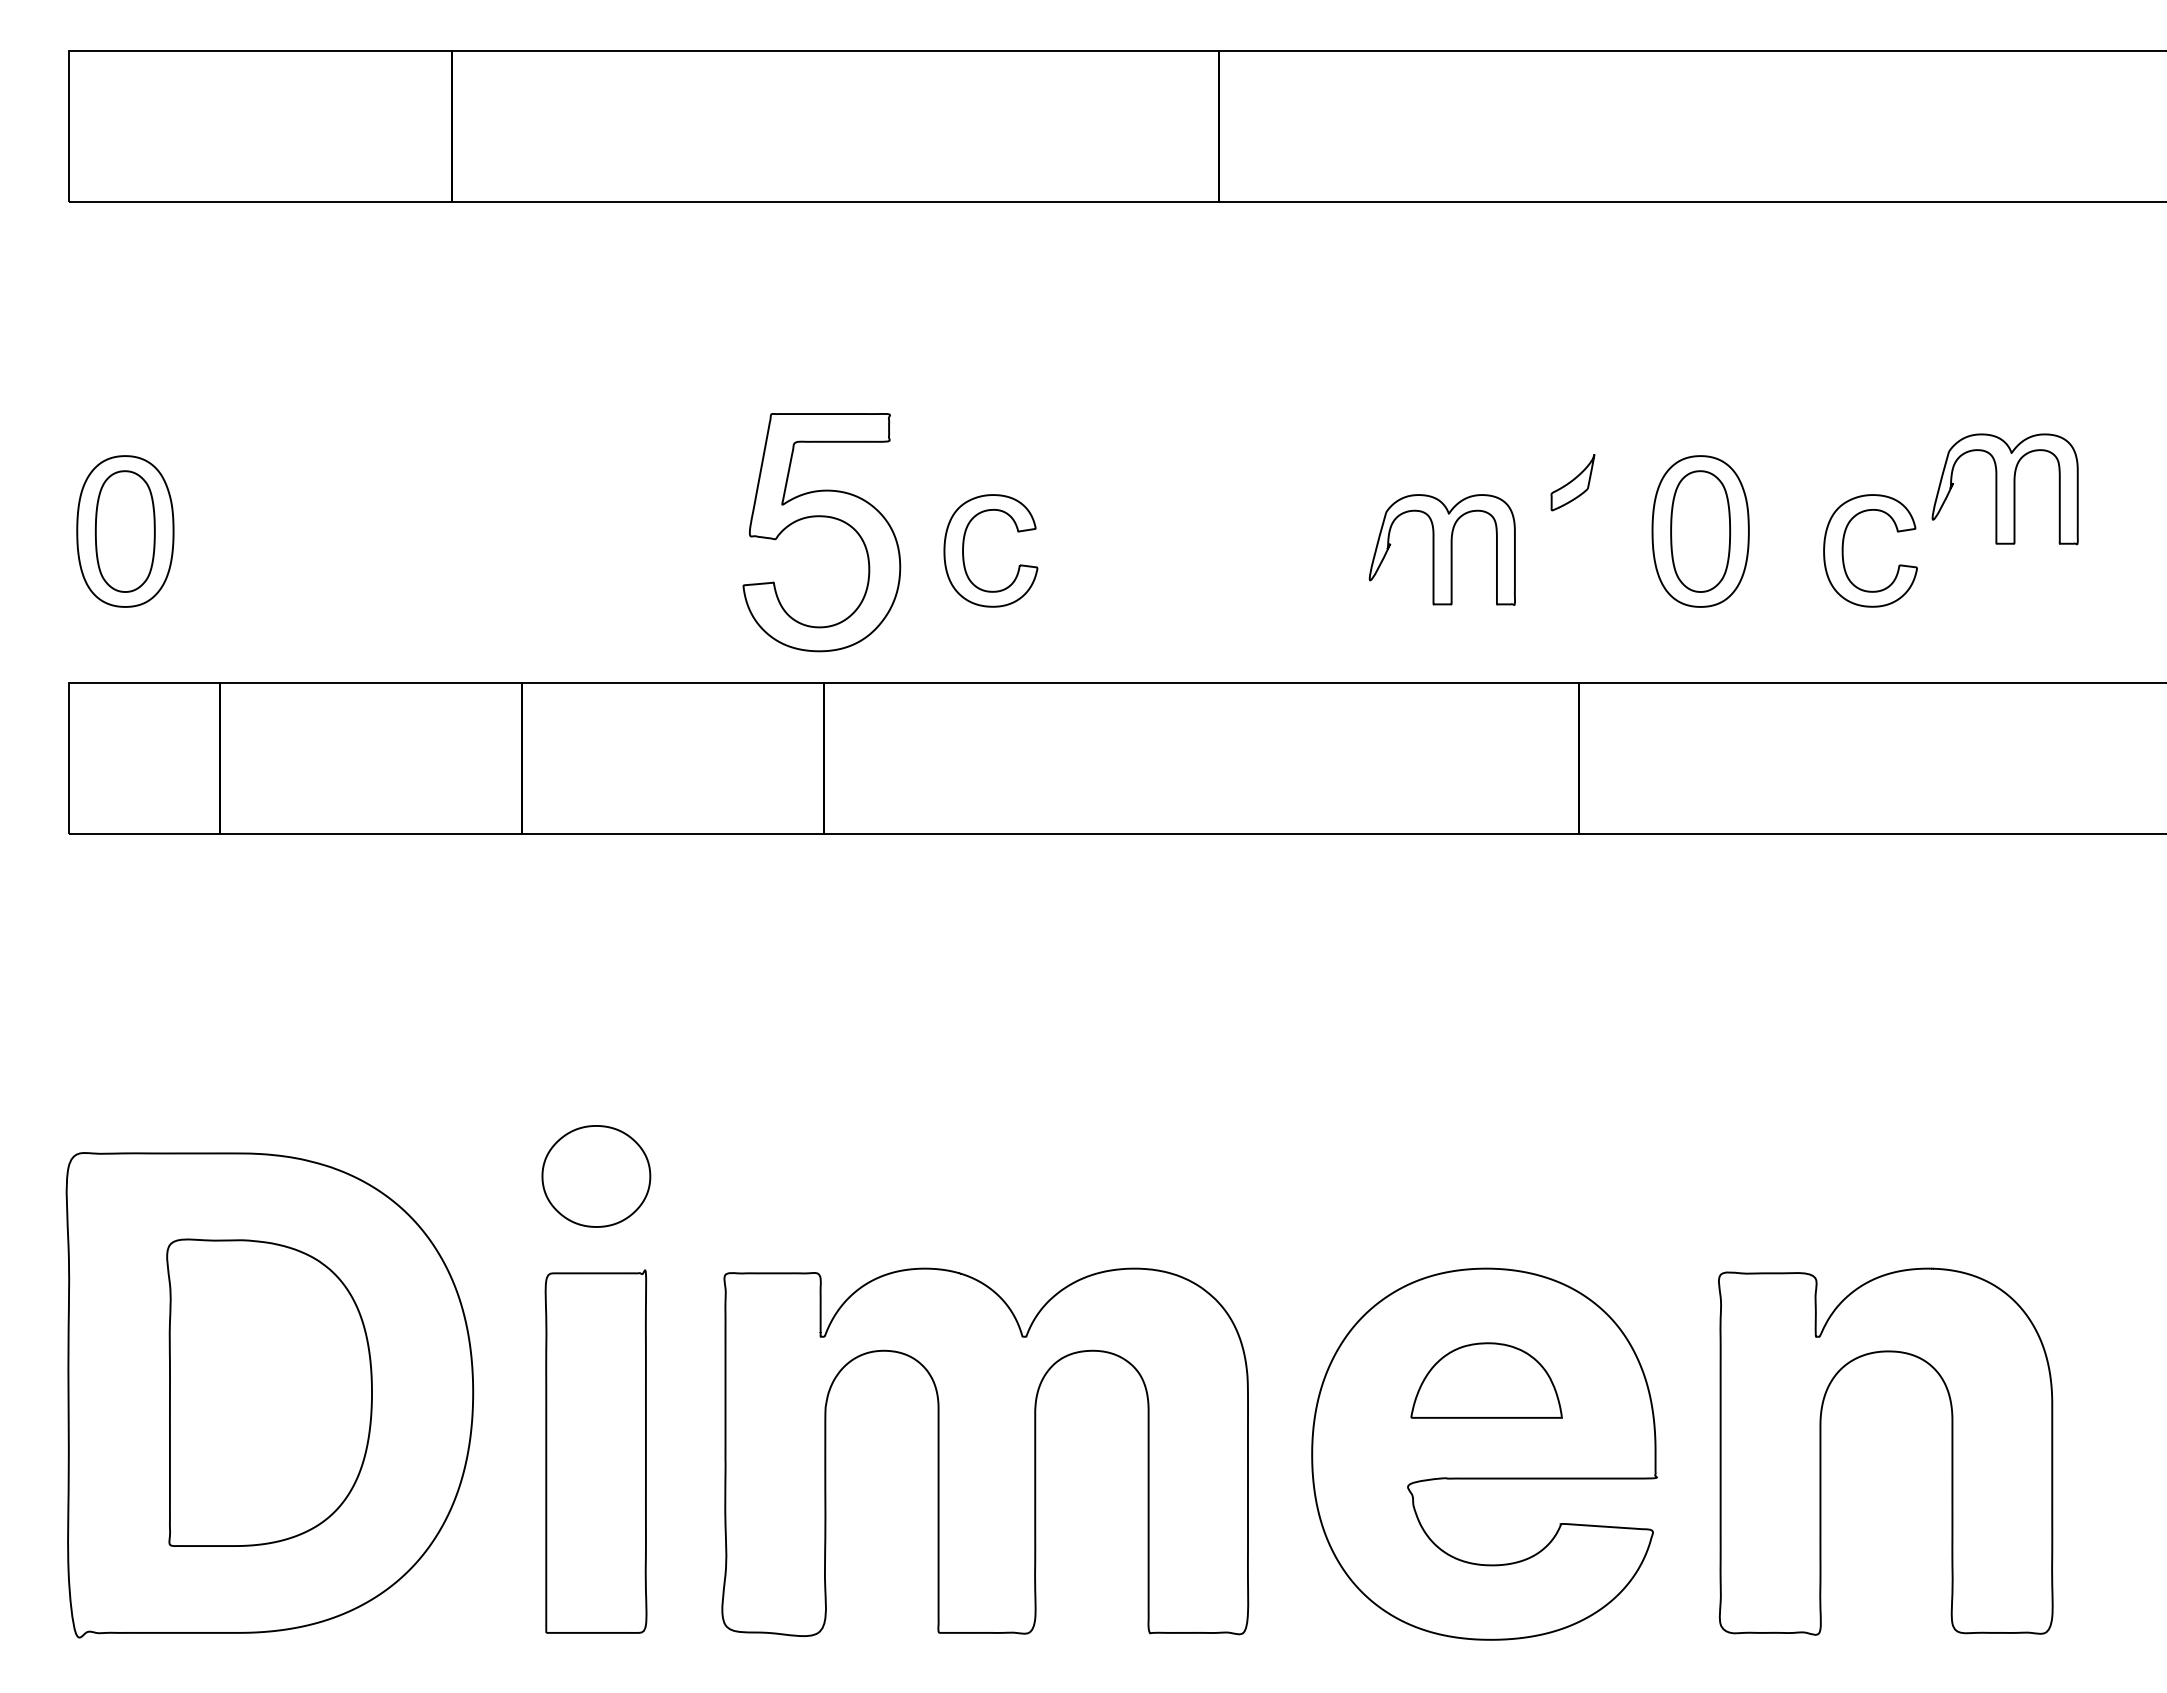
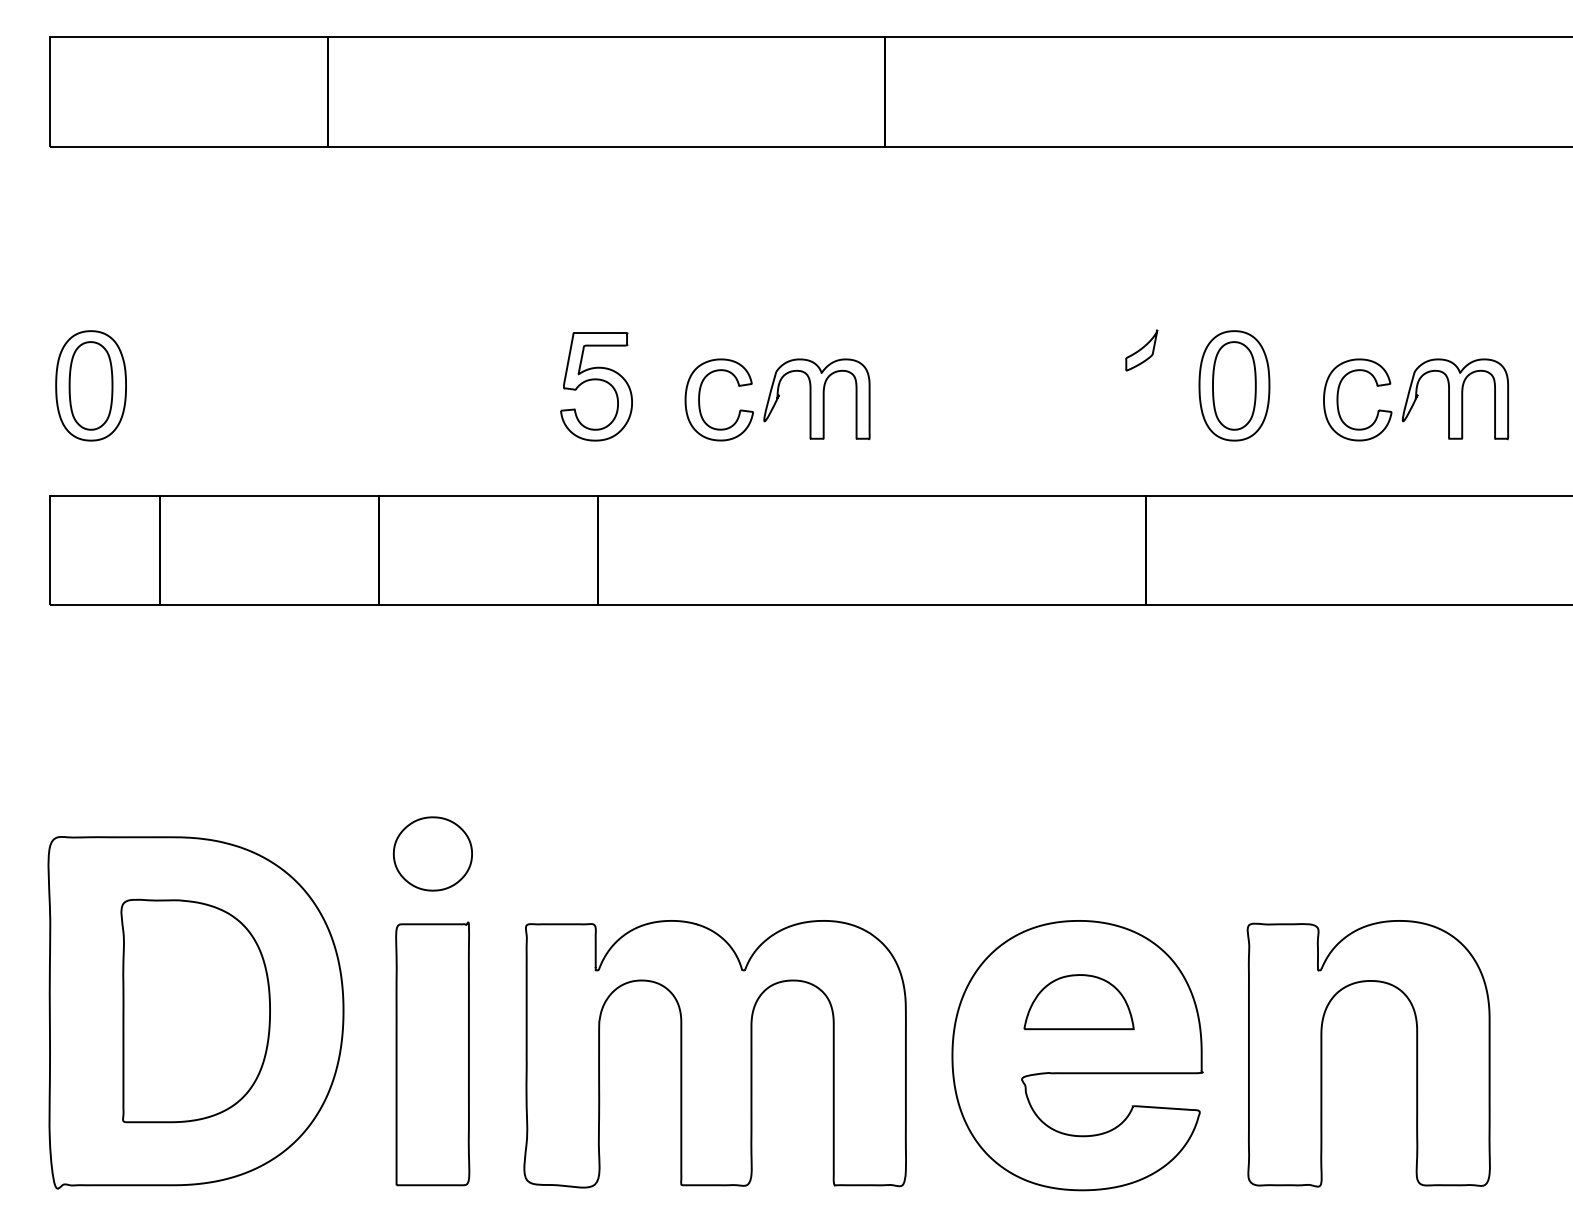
part: (2005, 489) -> (1455, 399), moved
part: (821, 532) -> (596, 386), size x0.62
part: (1441, 550) -> (816, 399), moved

